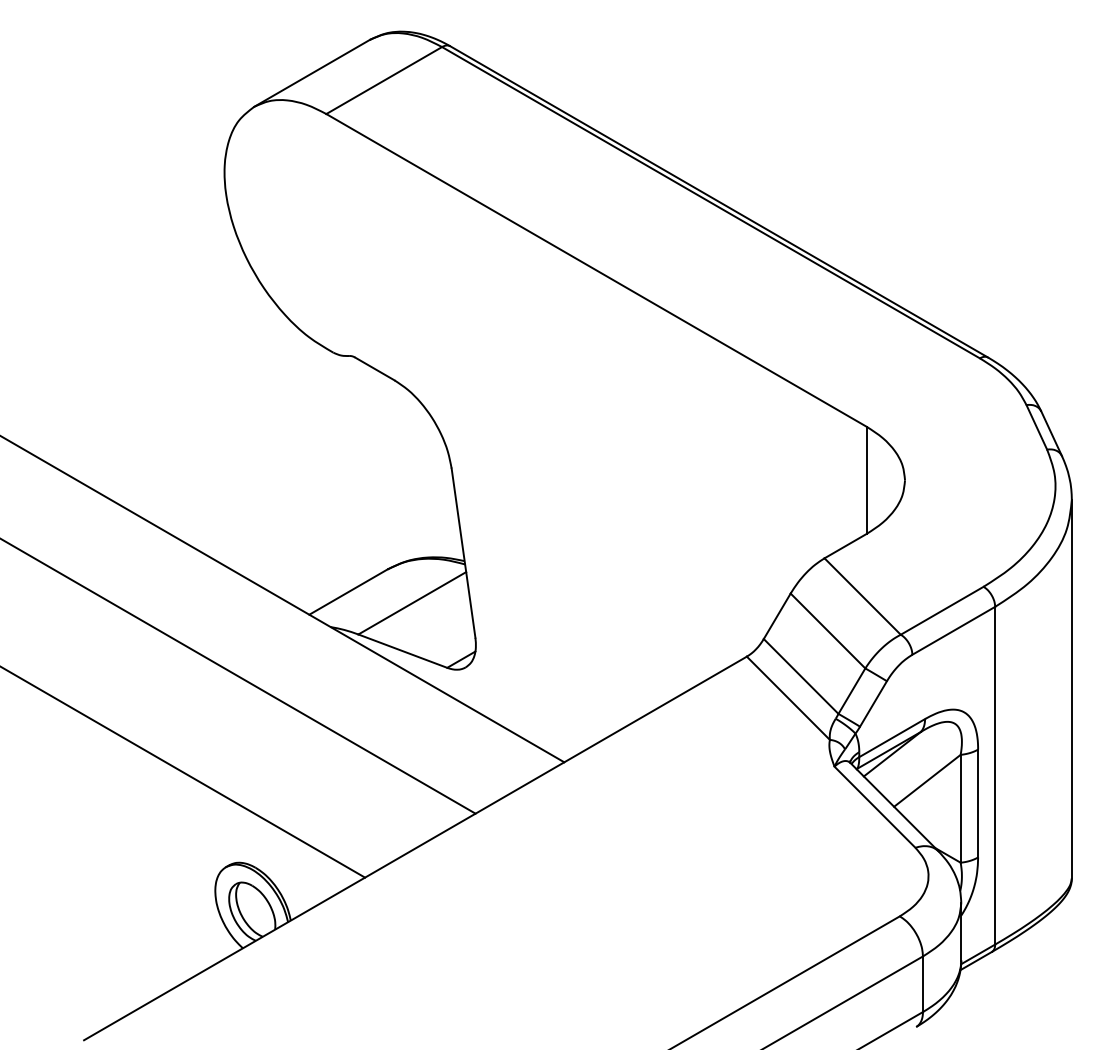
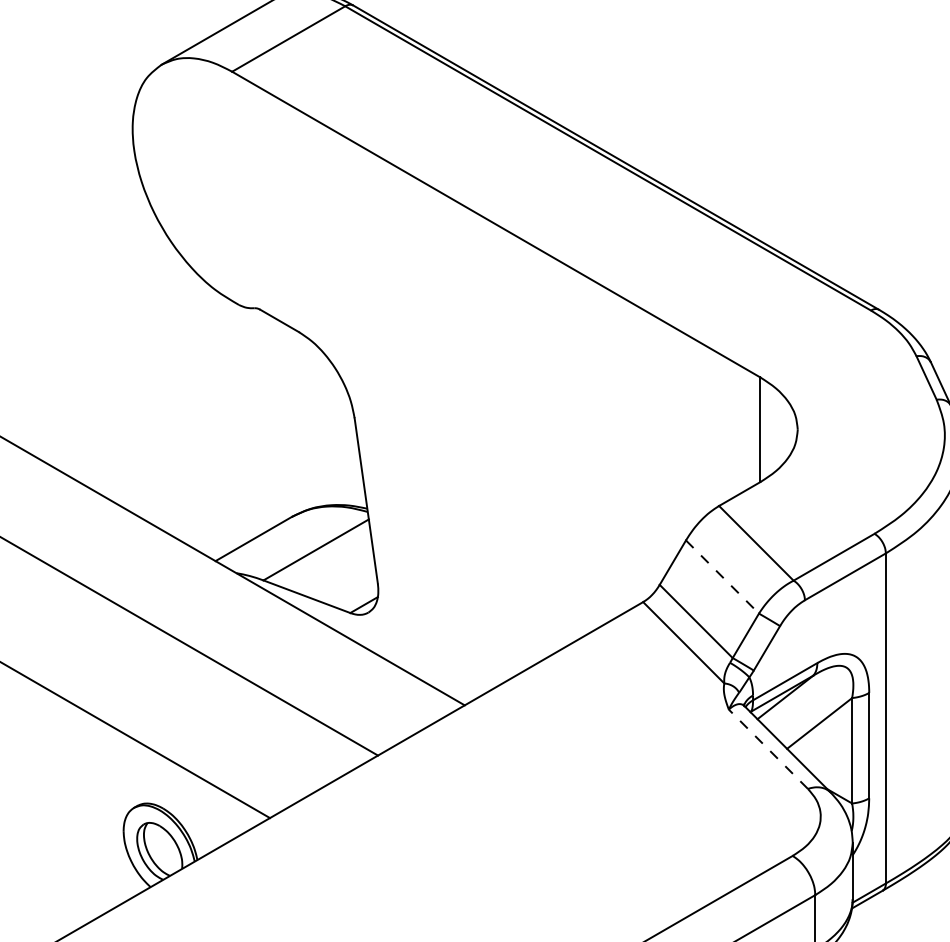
line: (828, 631) -> (722, 577), solid -> dashed
line: (874, 806) -> (767, 748), solid -> dashed

